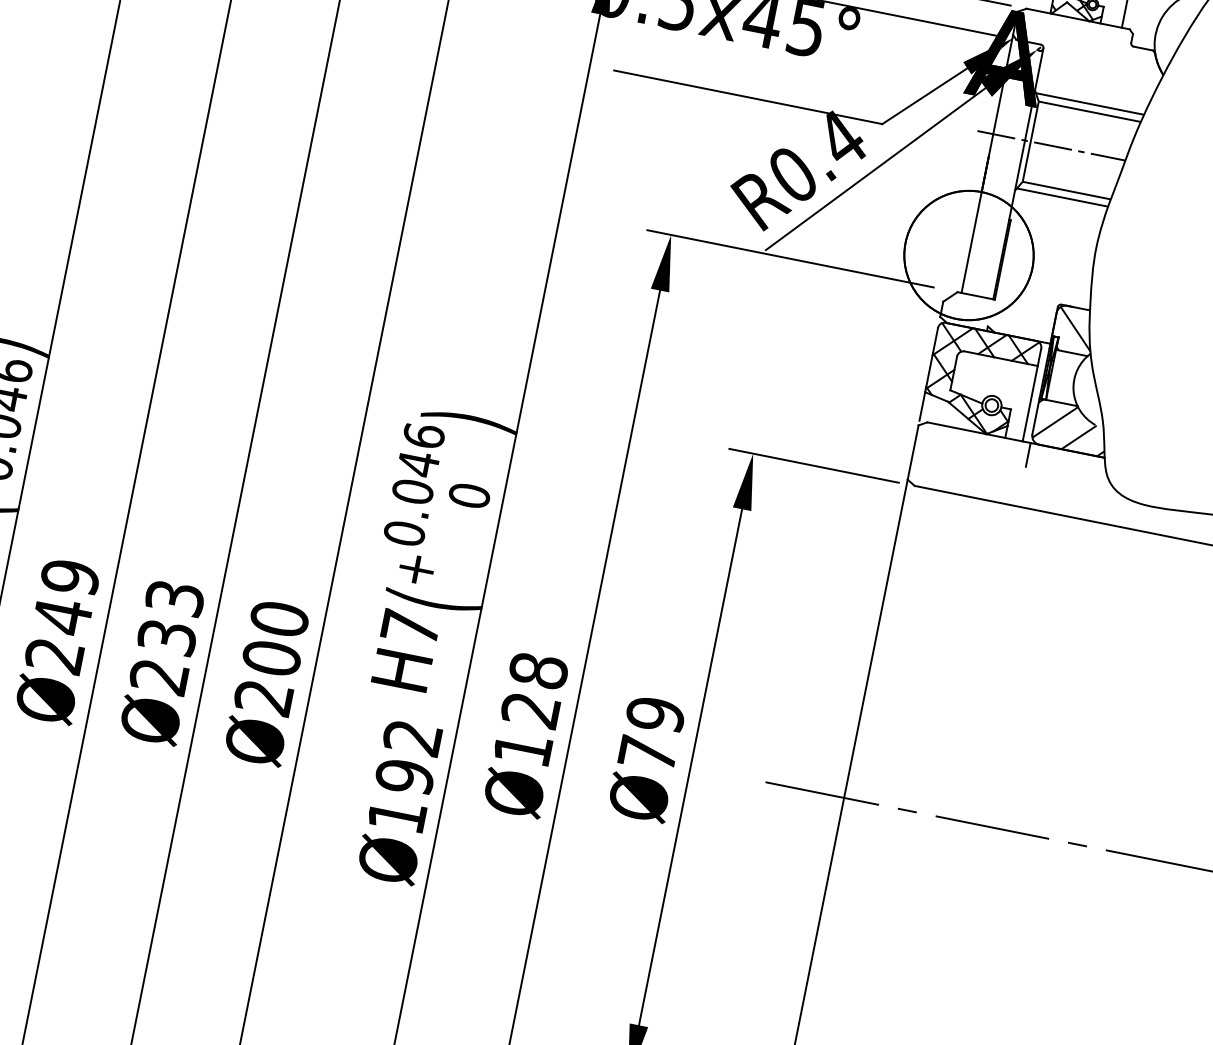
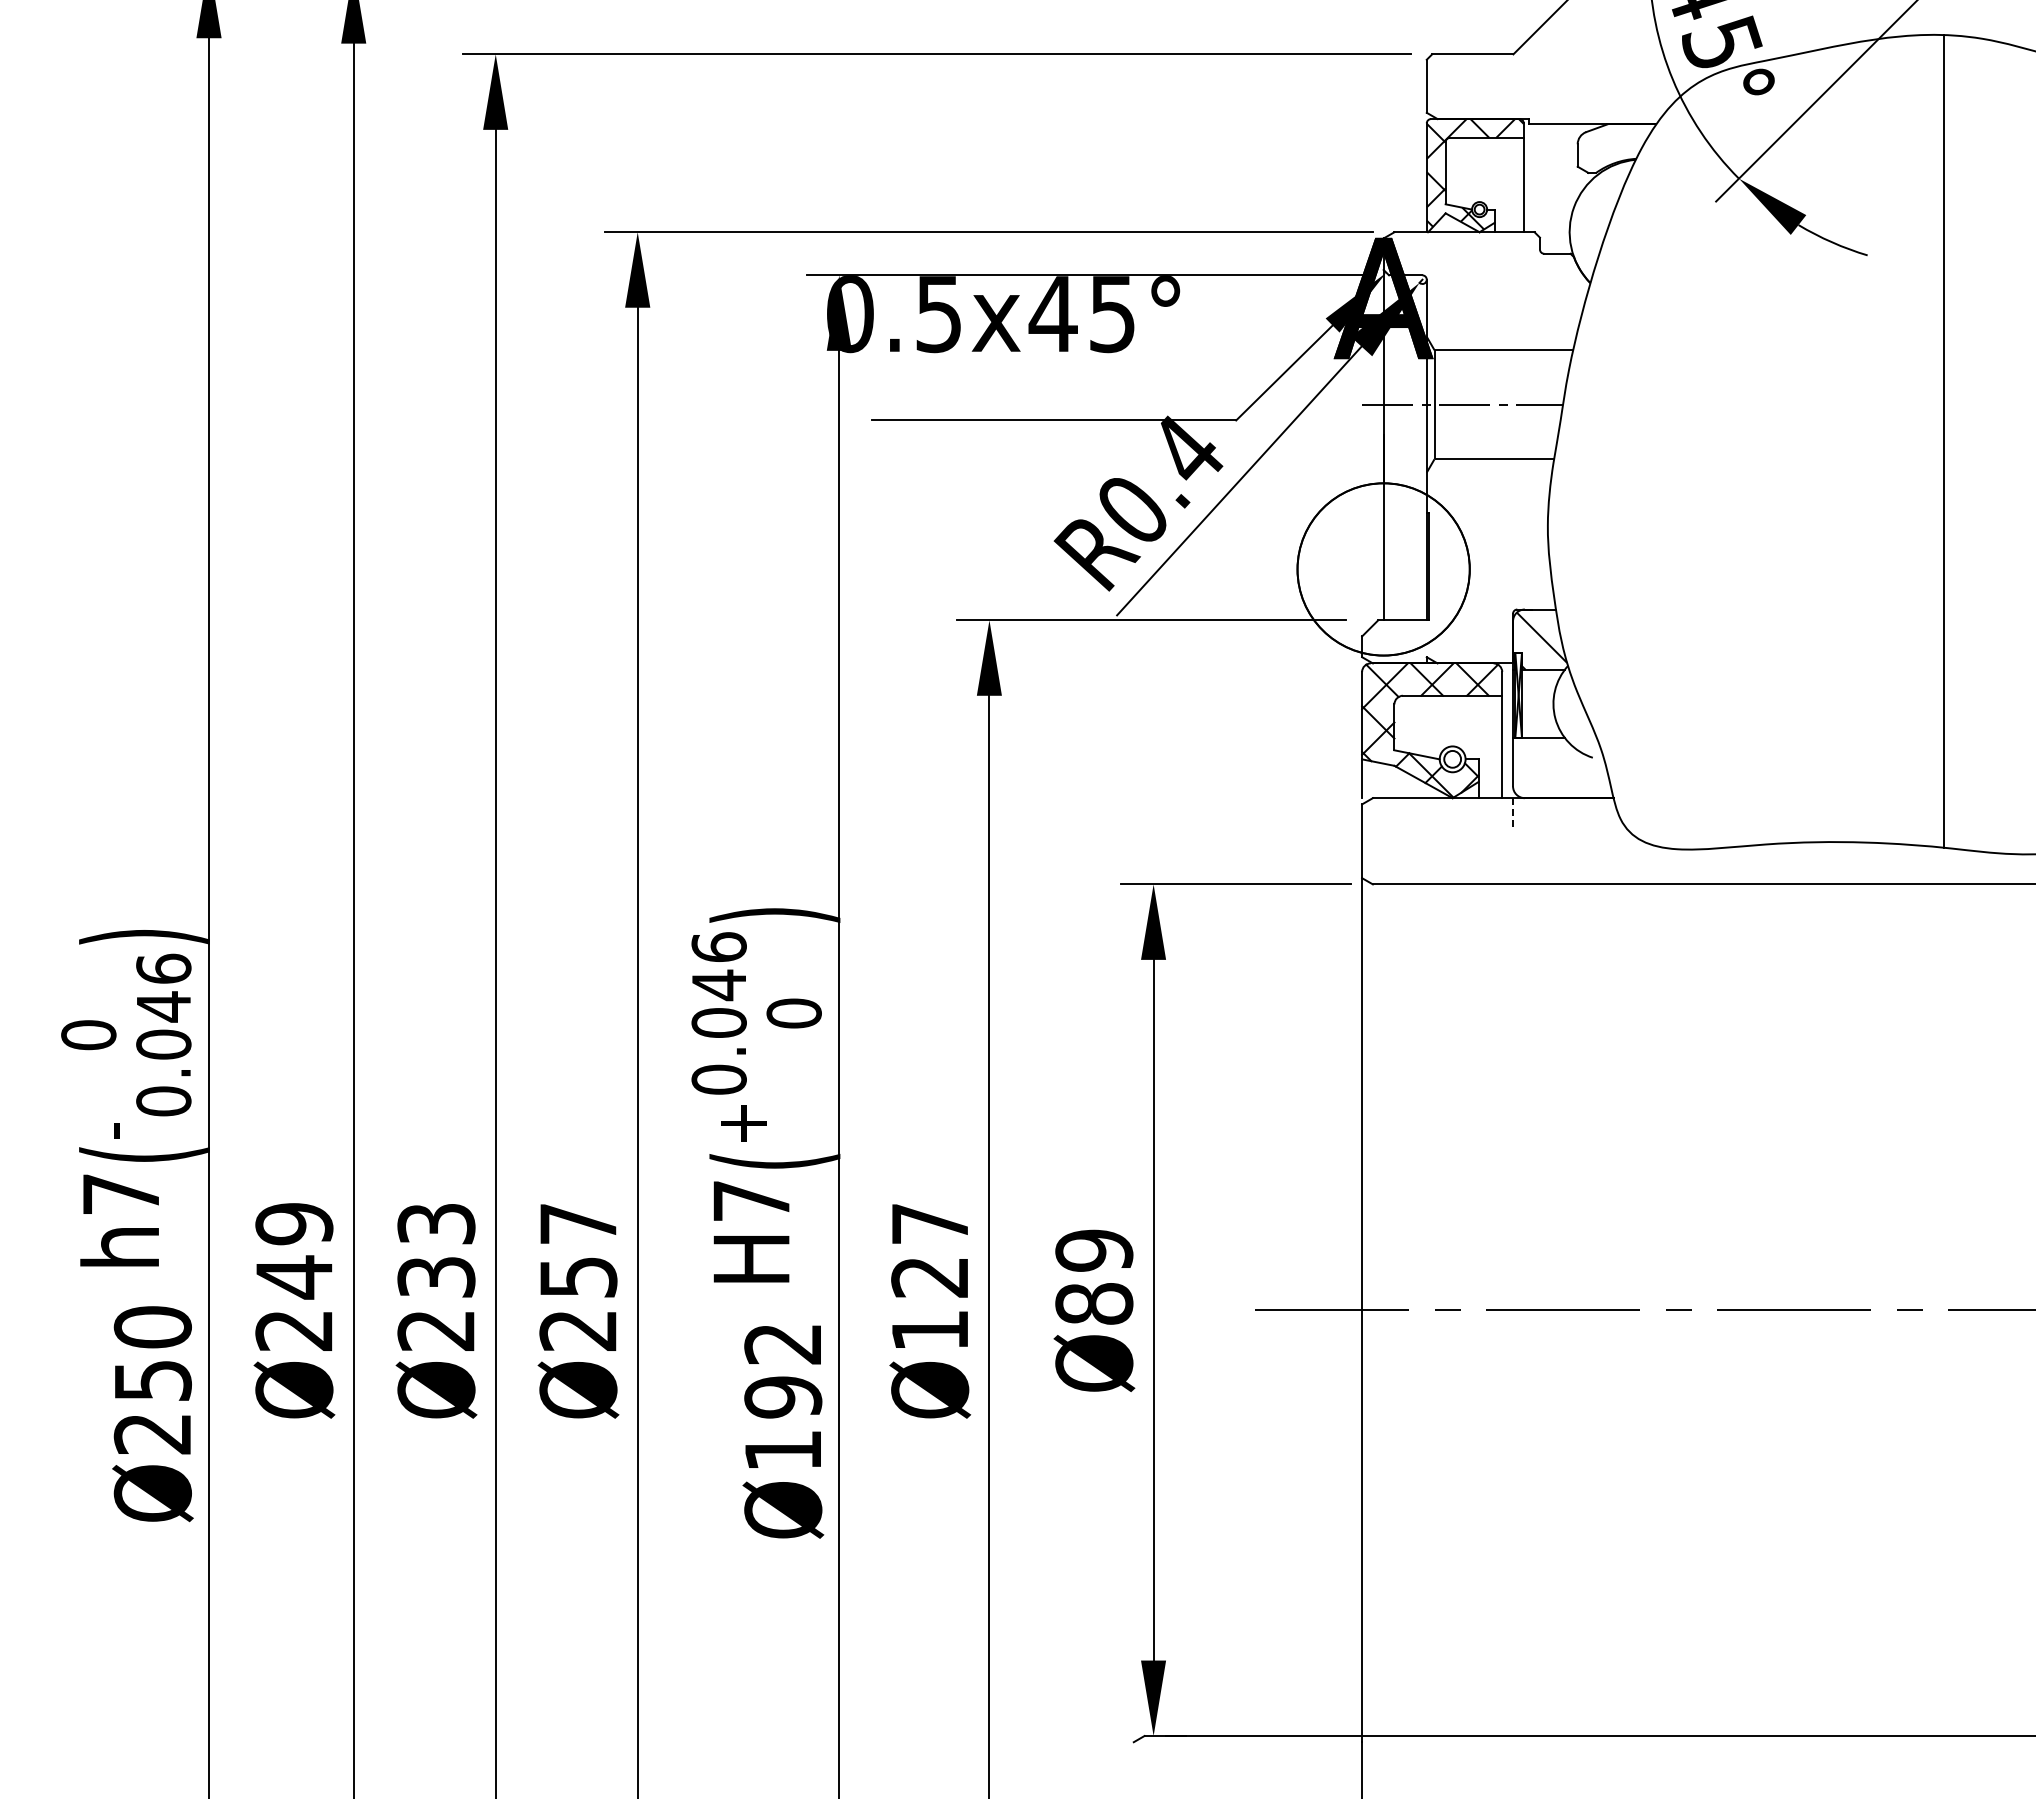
line: (1089, 104) -> (1501, 340), removed
line: (1062, 197) -> (1490, 469), removed
hatch: (1071, 427) -> (1562, 767), removed
line: (1028, 455) -> (1513, 814), solid -> dashed
text: (275, 638) -> (578, 1250), Ø200 -> Ø257
text: (538, 670) -> (930, 1223), Ø128 -> Ø127
text: (648, 753) -> (1094, 1303), Ø79 -> Ø89

